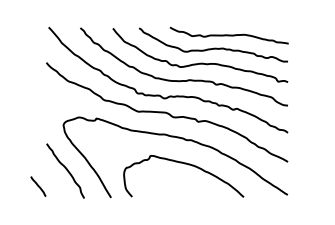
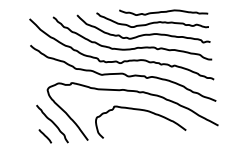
line: (38, 186) -> (45, 136), moved

